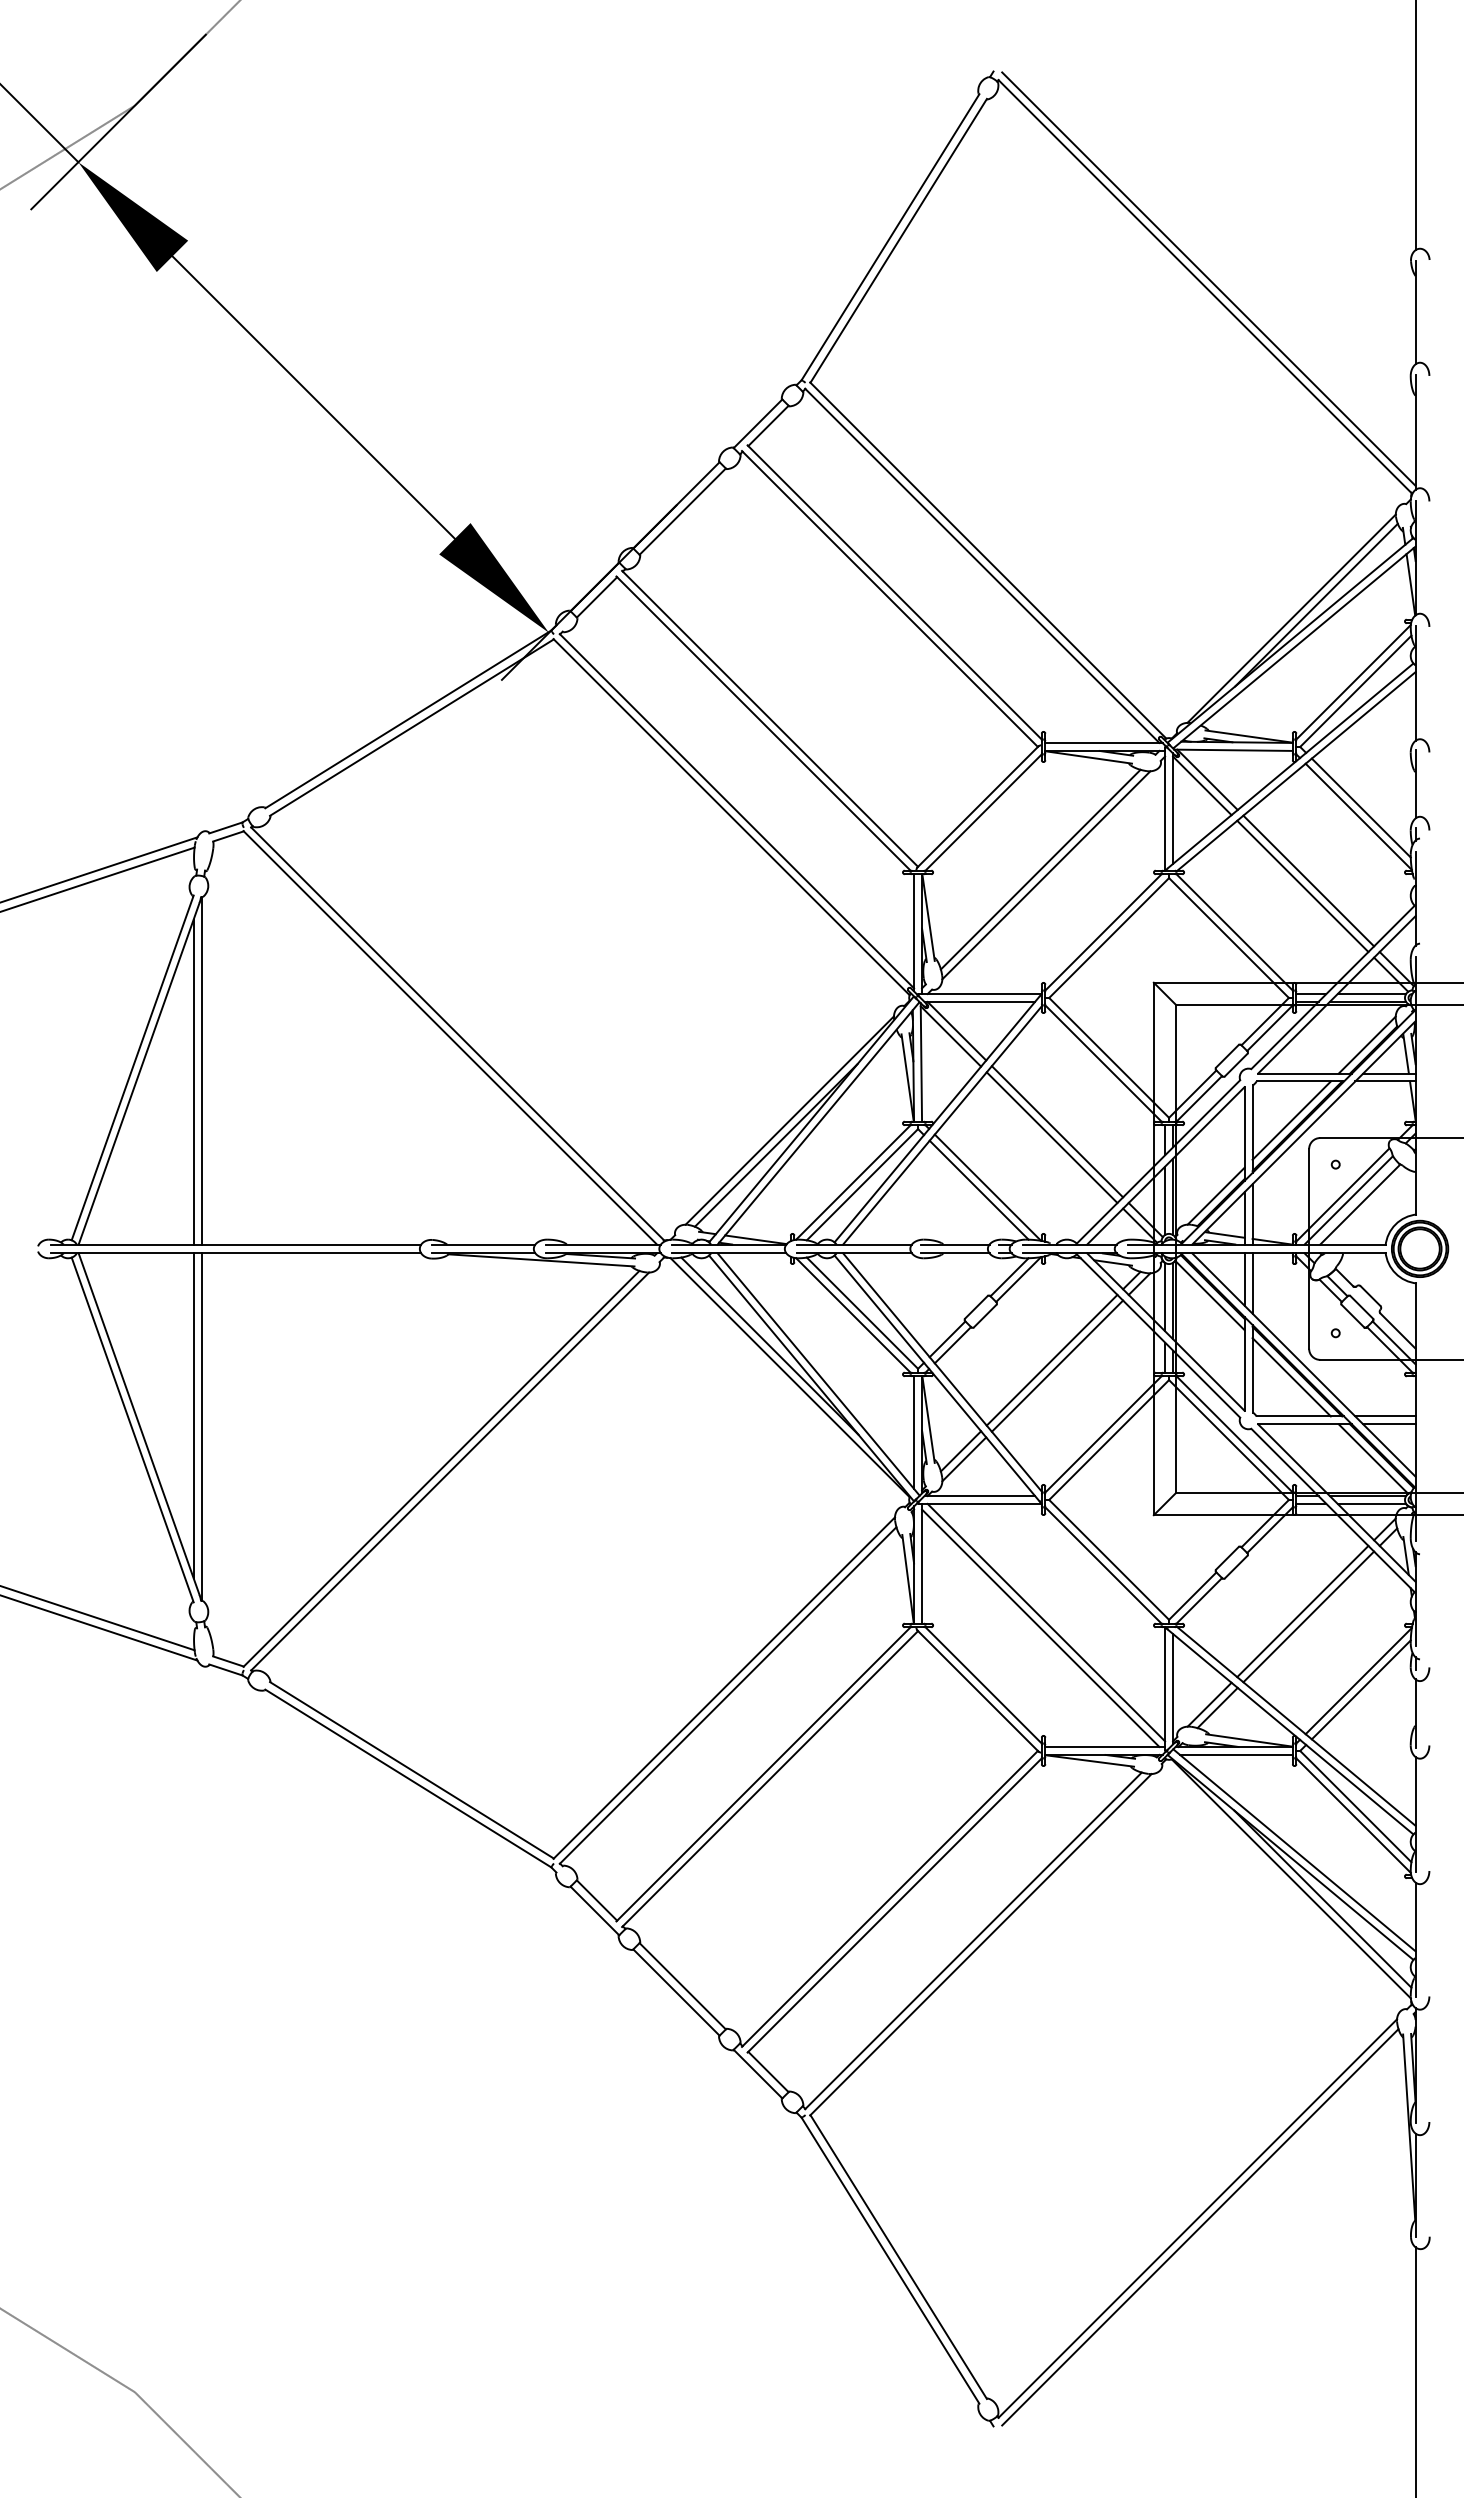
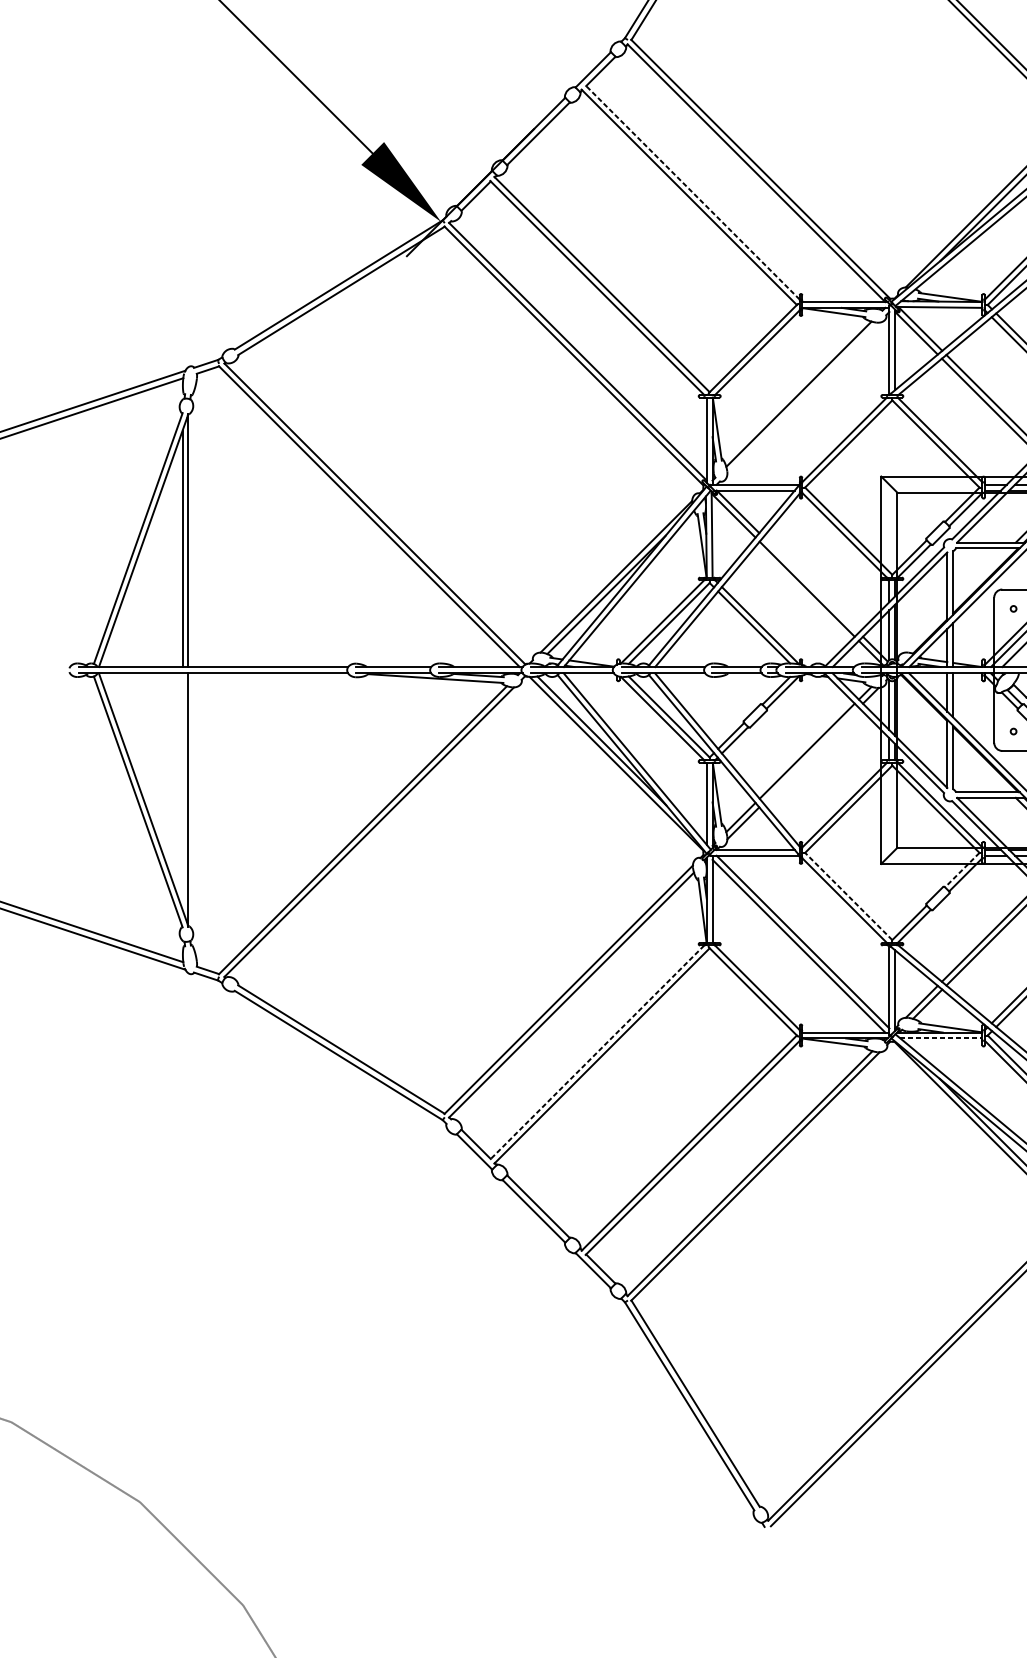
line: (894, 592) -> (692, 192), solid -> dashed
line: (1046, 875) -> (803, 398), removed
line: (1291, 1120) -> (981, 576), removed
line: (1057, 1131) -> (811, 584), removed
line: (1215, 1195) -> (926, 631), removed
line: (1209, 1295) -> (921, 704), removed
line: (1057, 1365) -> (811, 755), removed
line: (1291, 1377) -> (981, 763), removed
line: (193, 1415) -> (182, 791), removed
line: (1265, 1523) -> (962, 870), solid -> dashed
line: (1109, 1559) -> (848, 896), solid -> dashed
line: (1236, 1754) -> (941, 1038), solid -> dashed
line: (763, 1774) -> (597, 1052), solid -> dashed

